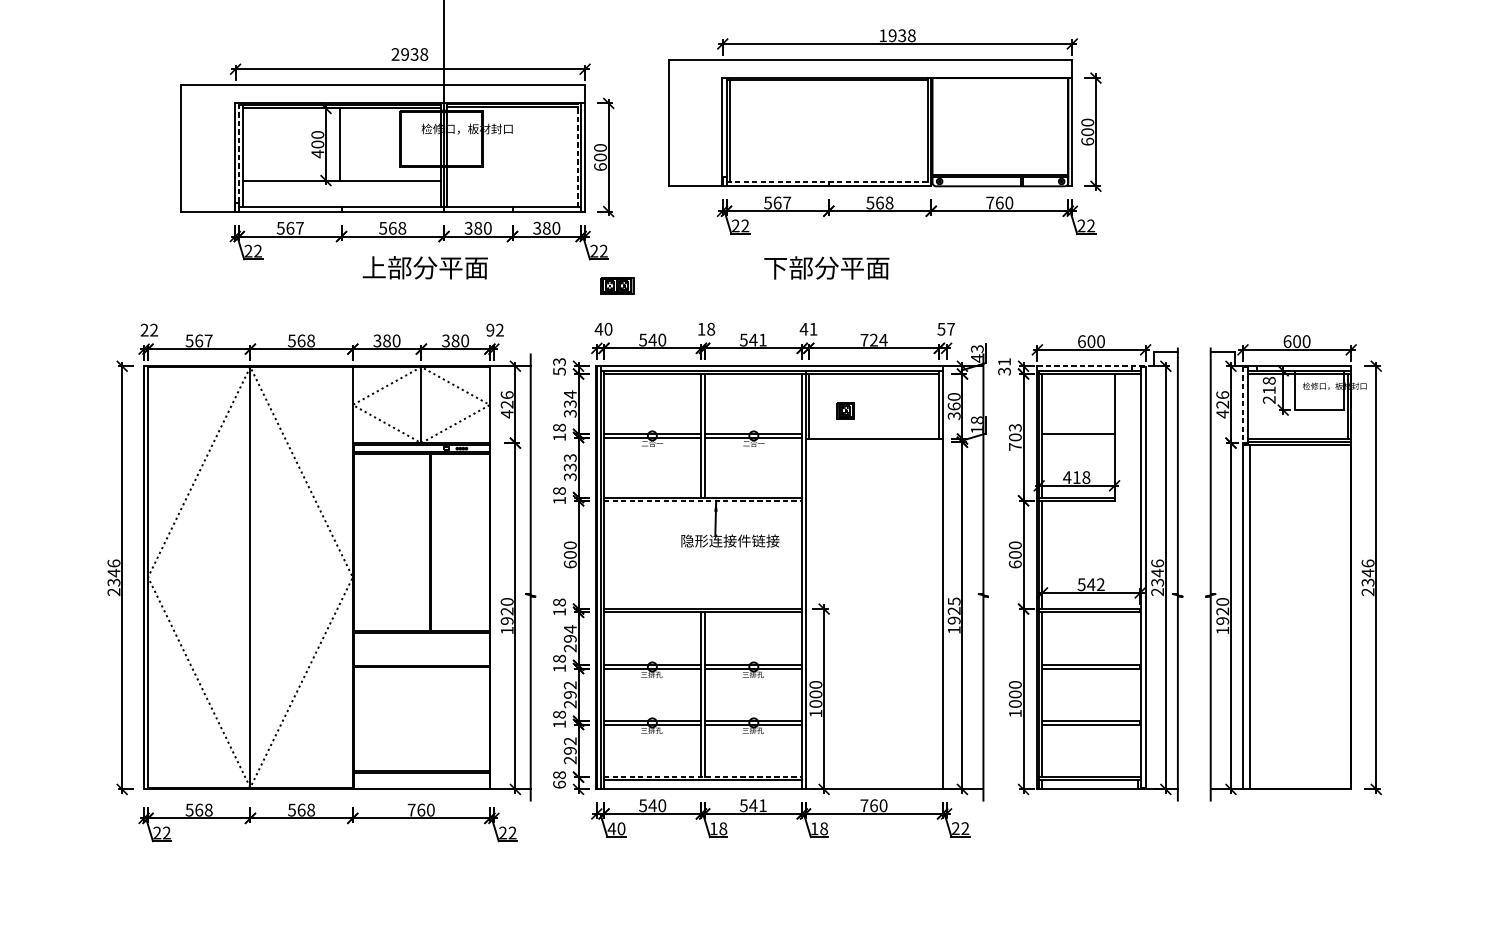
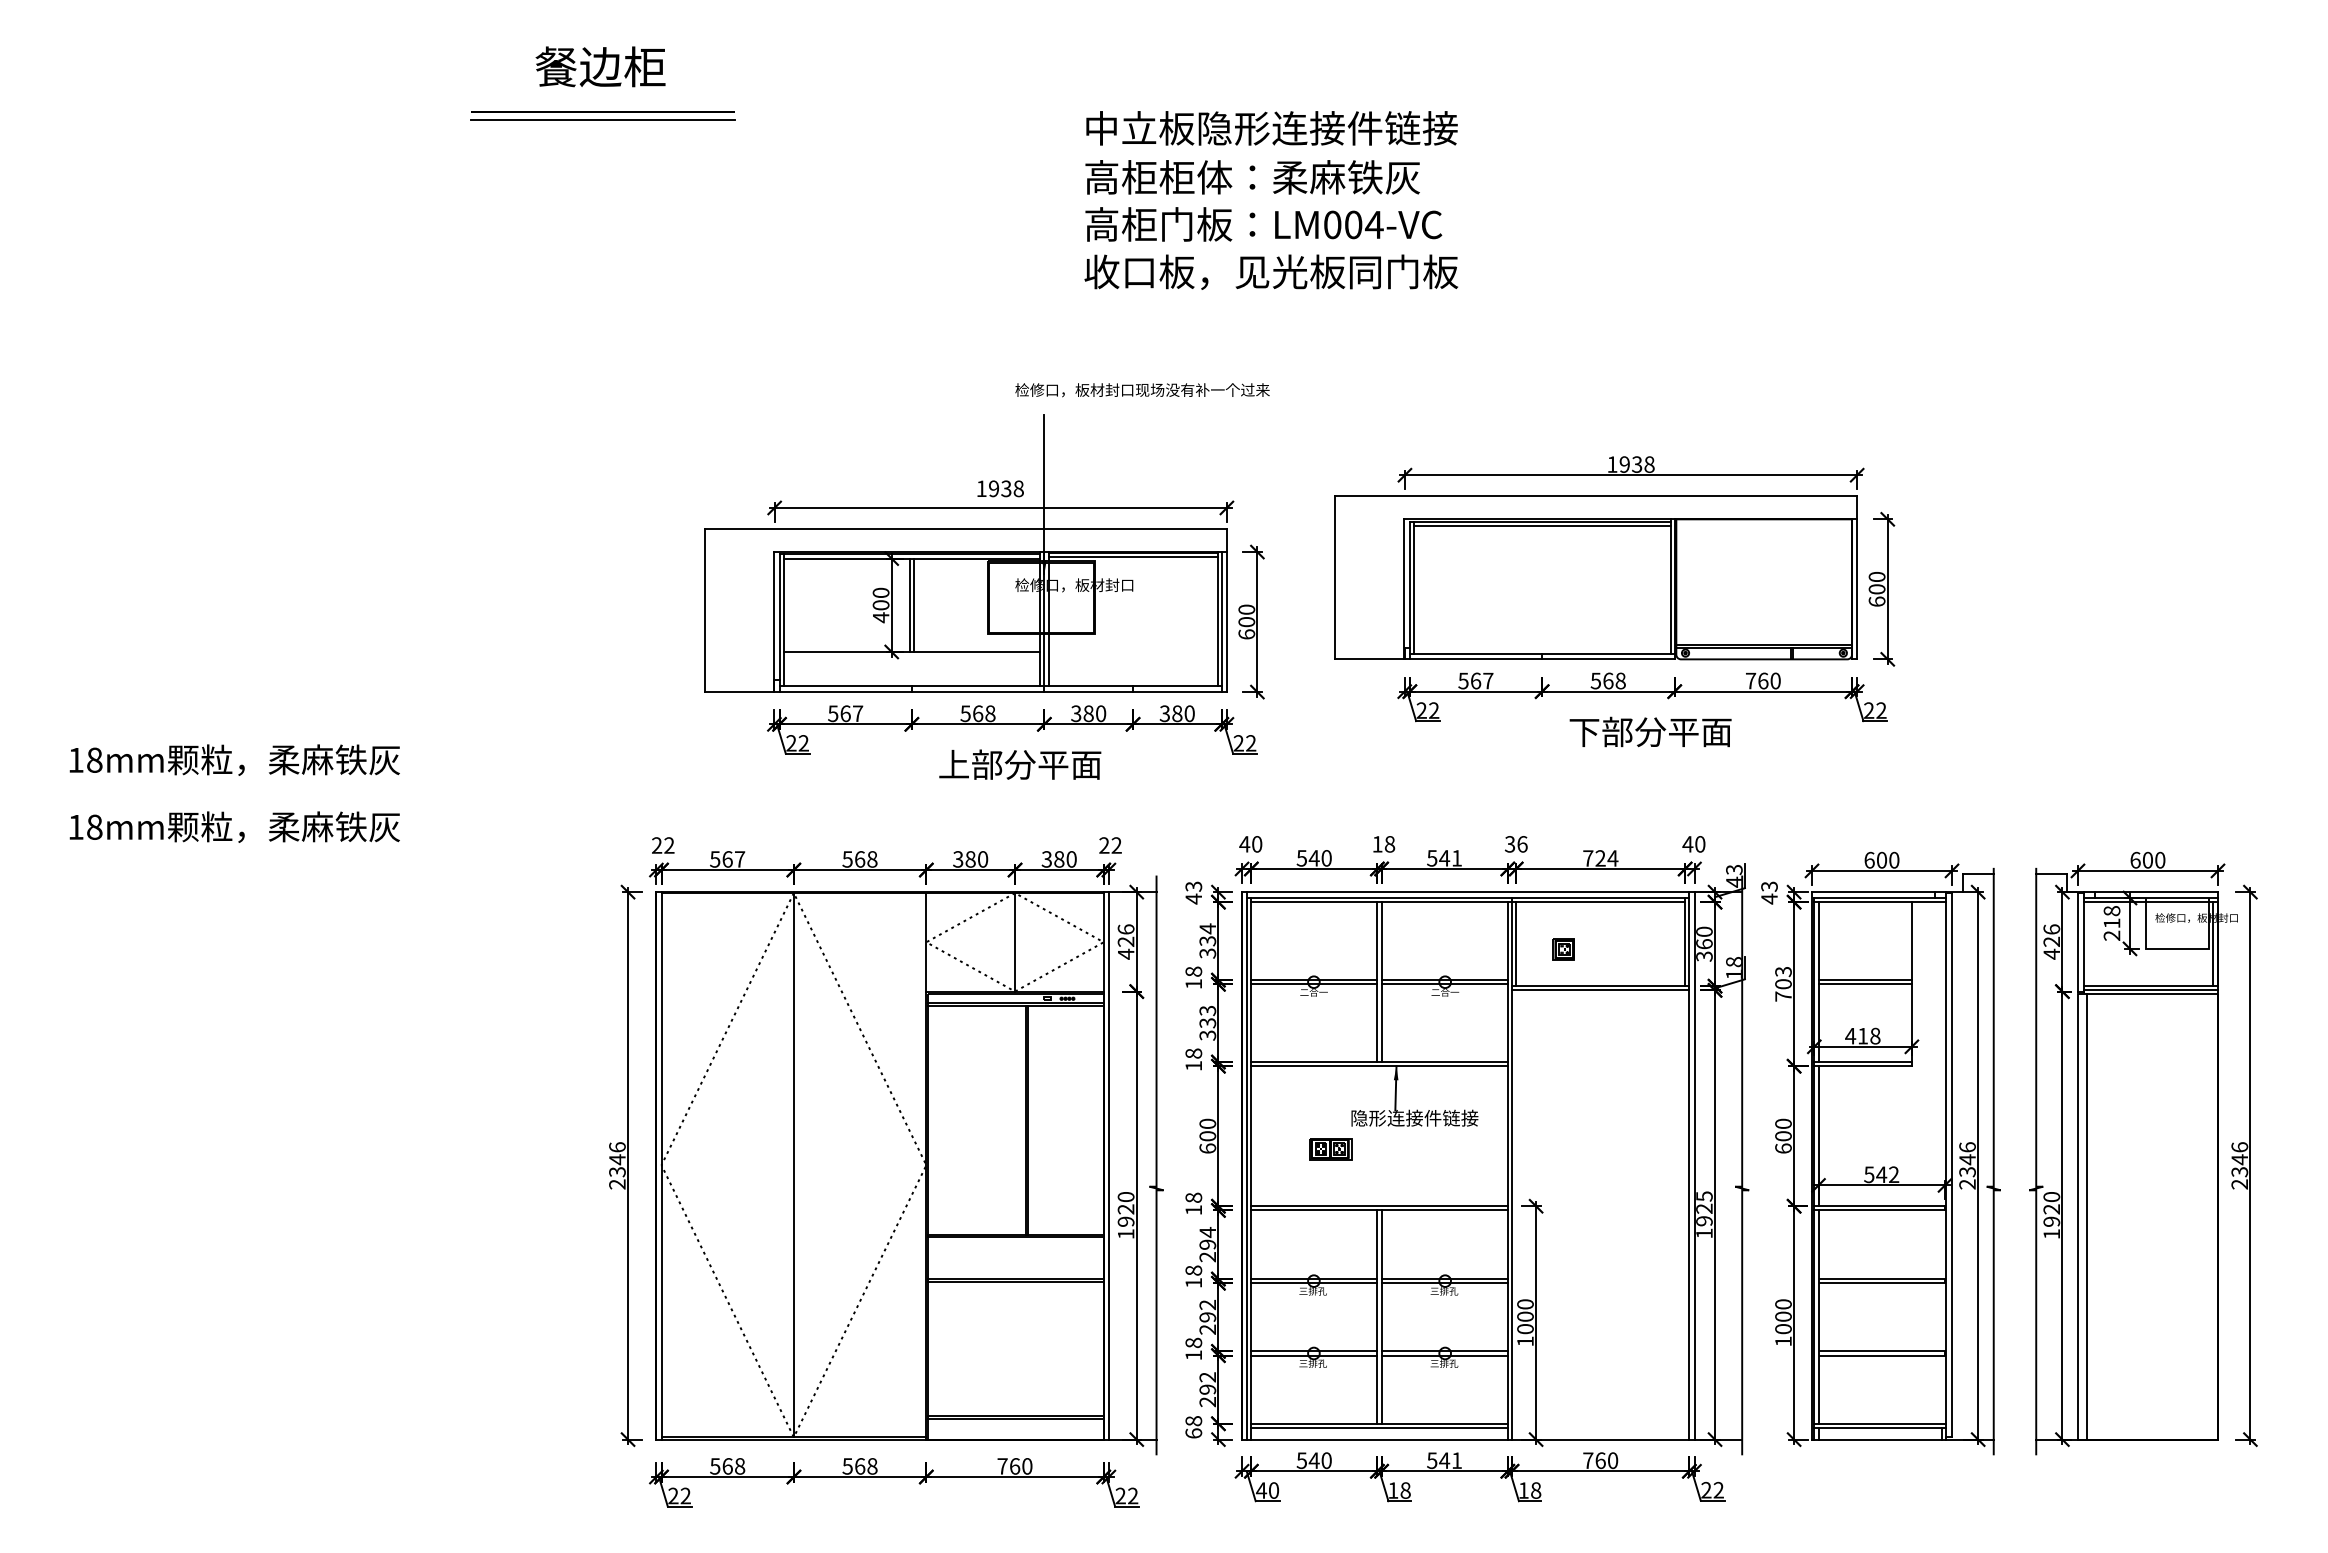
text: (395, 54) -> (981, 488), 2938 -> 1938
line: (829, 82) -> (1542, 525), added
line: (342, 143) -> (913, 604), added
line: (239, 153) -> (779, 616), dashed -> solid
line: (577, 154) -> (1217, 618), dashed -> solid
line: (829, 181) -> (1542, 653), dashed -> solid
text: (826, 267) -> (1650, 731), moved
part: (617, 286) -> (1330, 1149), moved
text: (808, 329) -> (1515, 844), 41 -> 36
text: (945, 329) -> (1693, 844), 57 -> 40
text: (490, 330) -> (1104, 845), 92 -> 22
text: (1004, 366) -> (1769, 892), 31 -> 43
line: (1095, 366) -> (1887, 892), dashed -> solid
text: (559, 371) -> (1193, 898), 53 -> 43
line: (1242, 405) -> (2077, 942), dashed -> solid
line: (1077, 437) -> (1864, 984), added
line: (873, 442) -> (1600, 990), added
line: (703, 501) -> (1380, 1066), dashed -> solid
line: (493, 577) -> (1108, 1165), added
line: (946, 577) -> (1694, 1165), added
line: (703, 776) -> (1380, 1423), dashed -> solid

